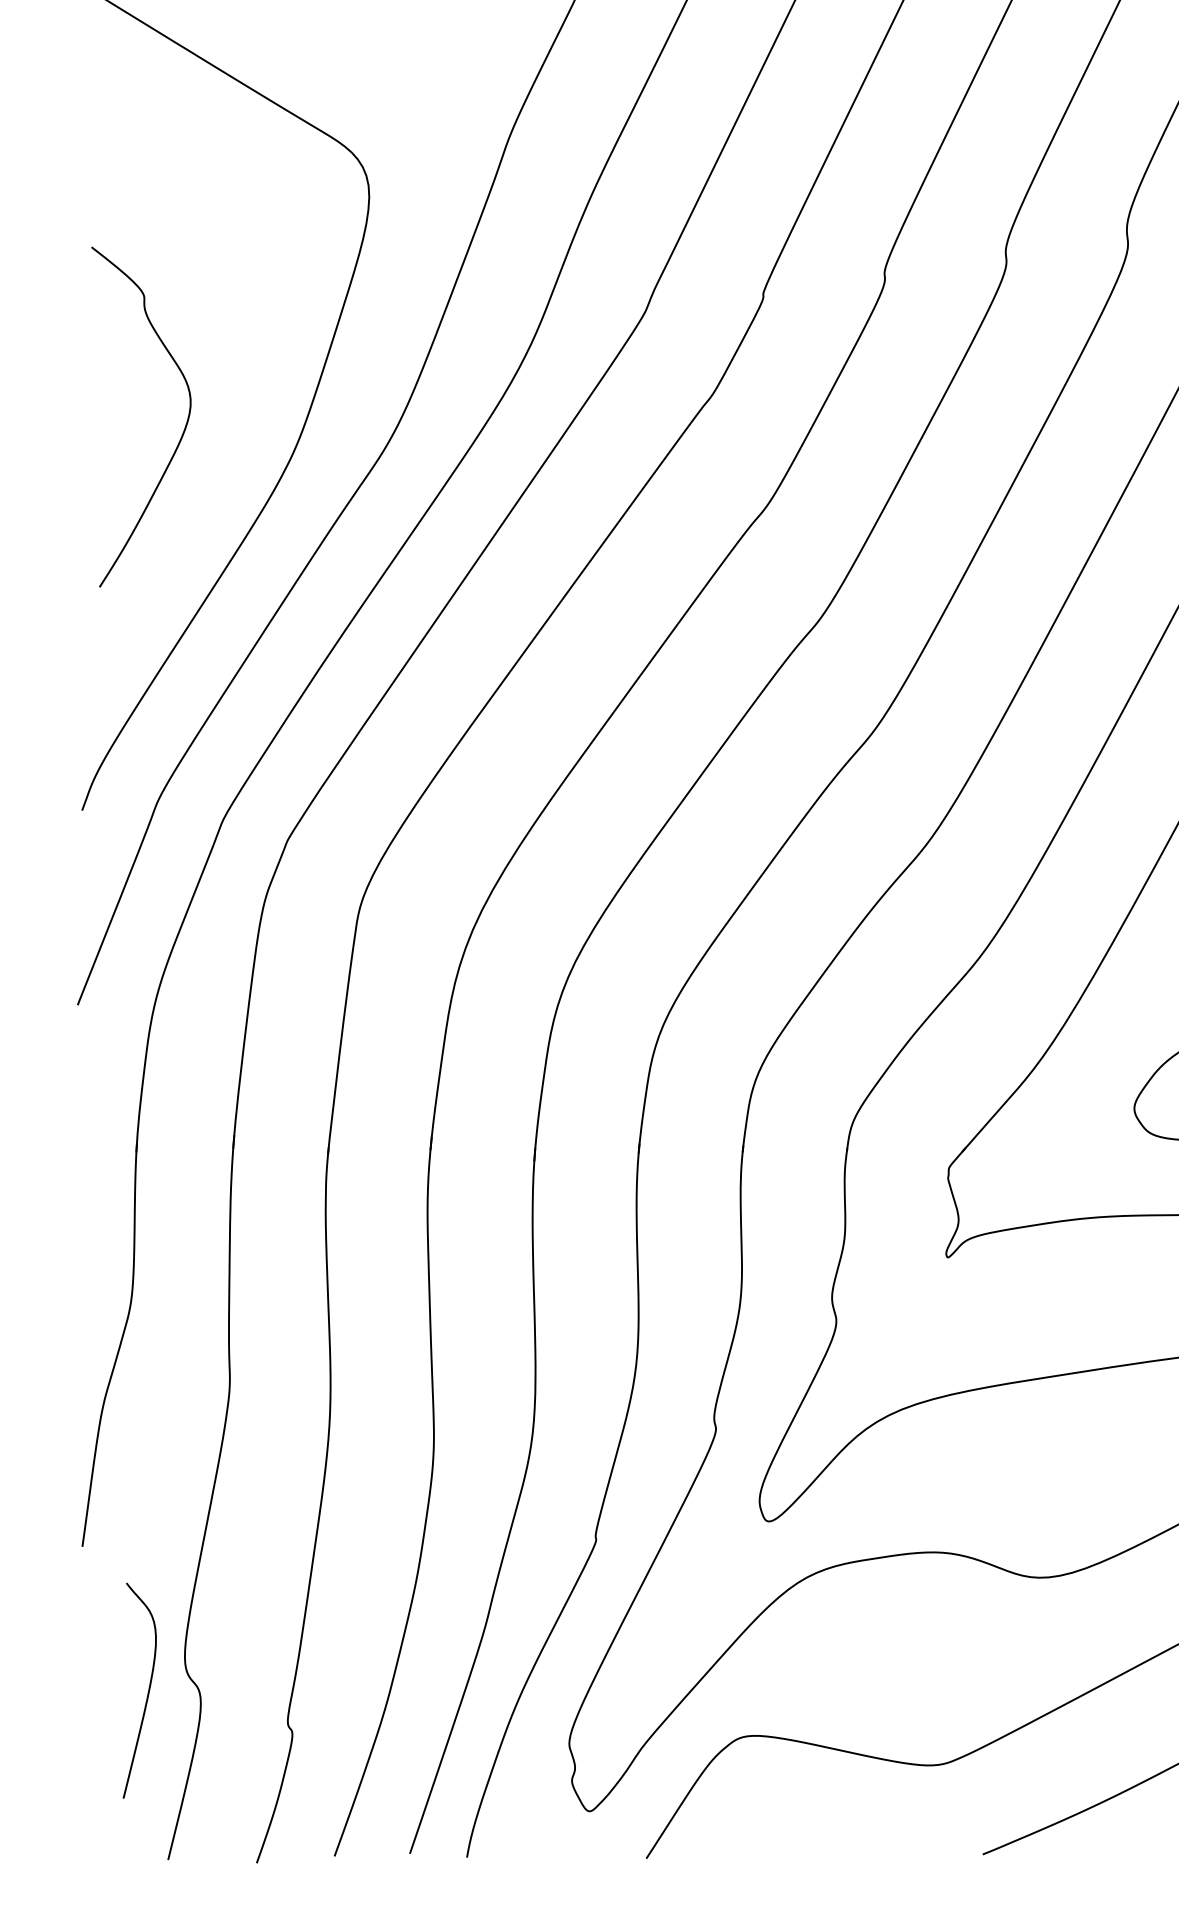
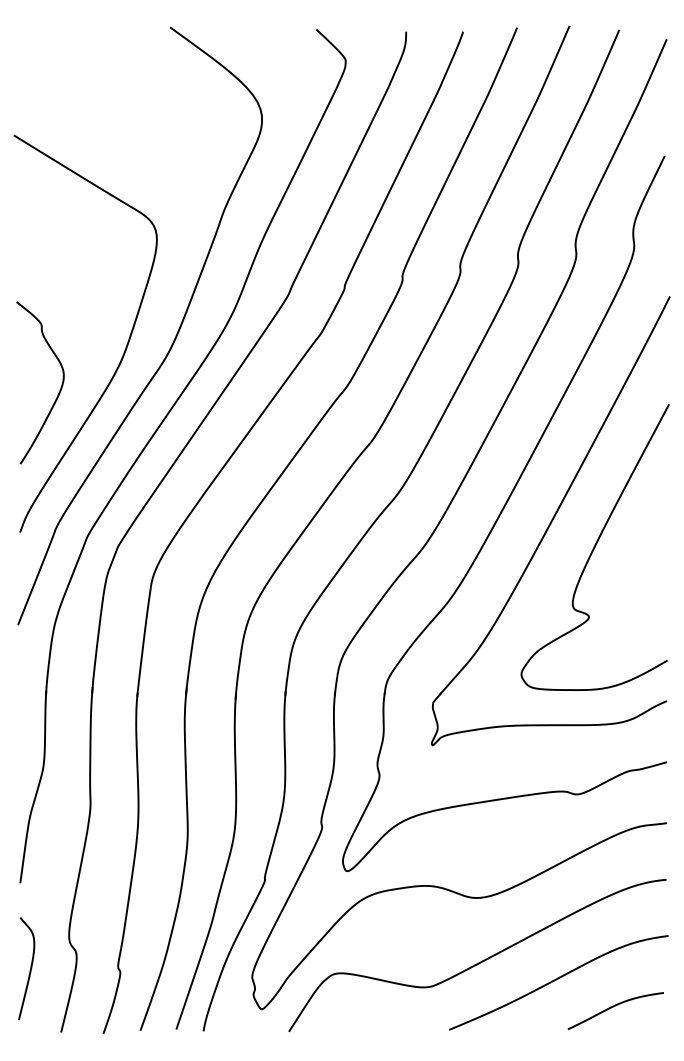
curve: (179, 436) -> (58, 392), moved
curve: (145, 1694) -> (29, 970), moved

